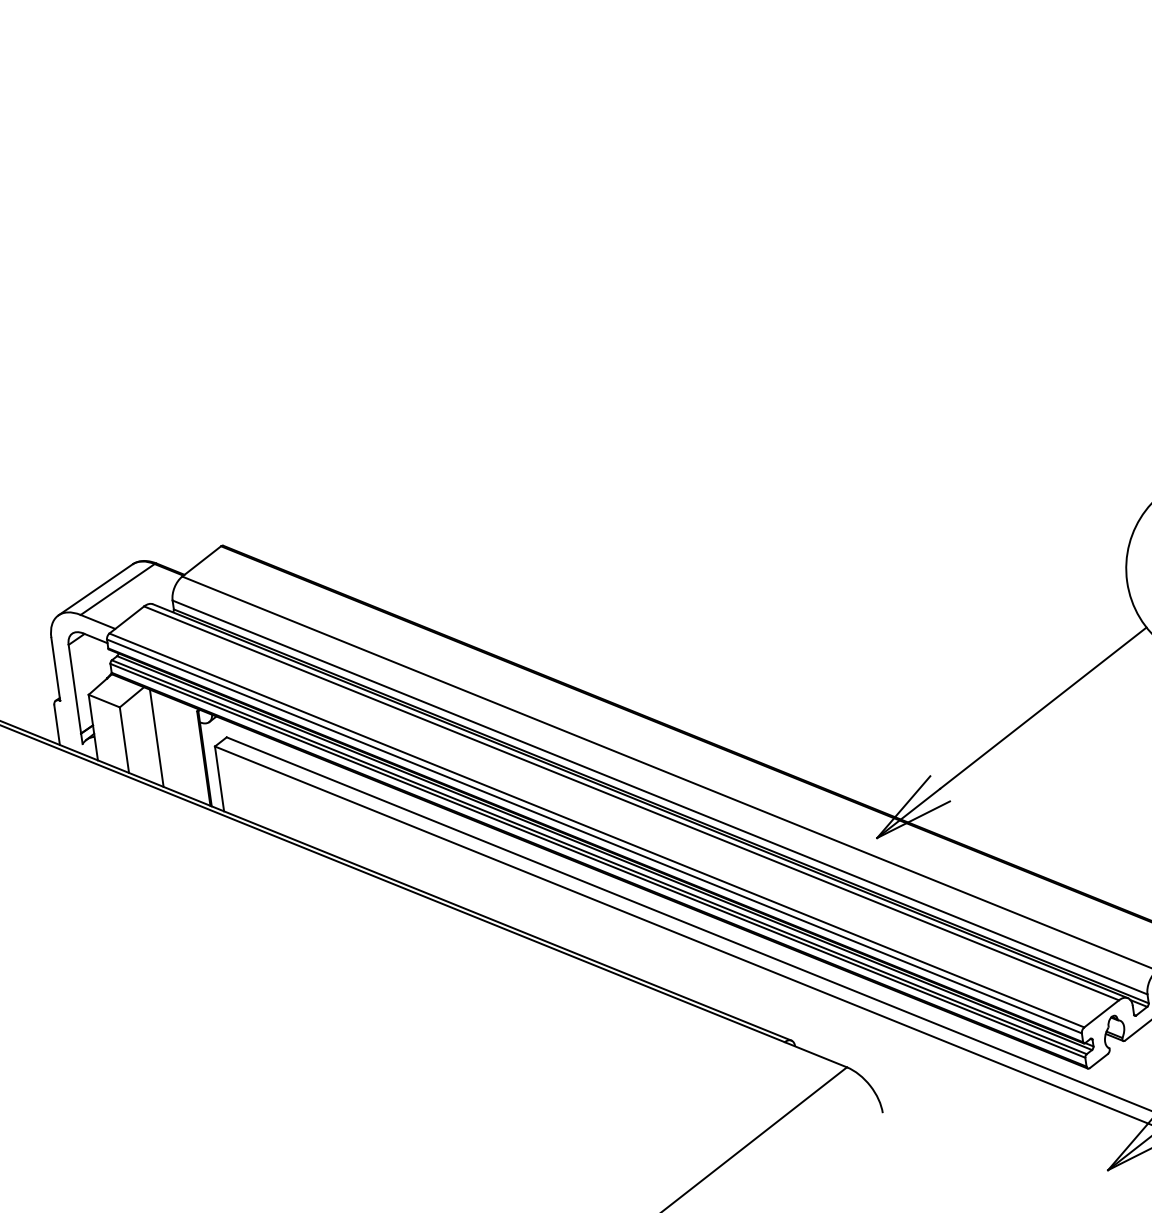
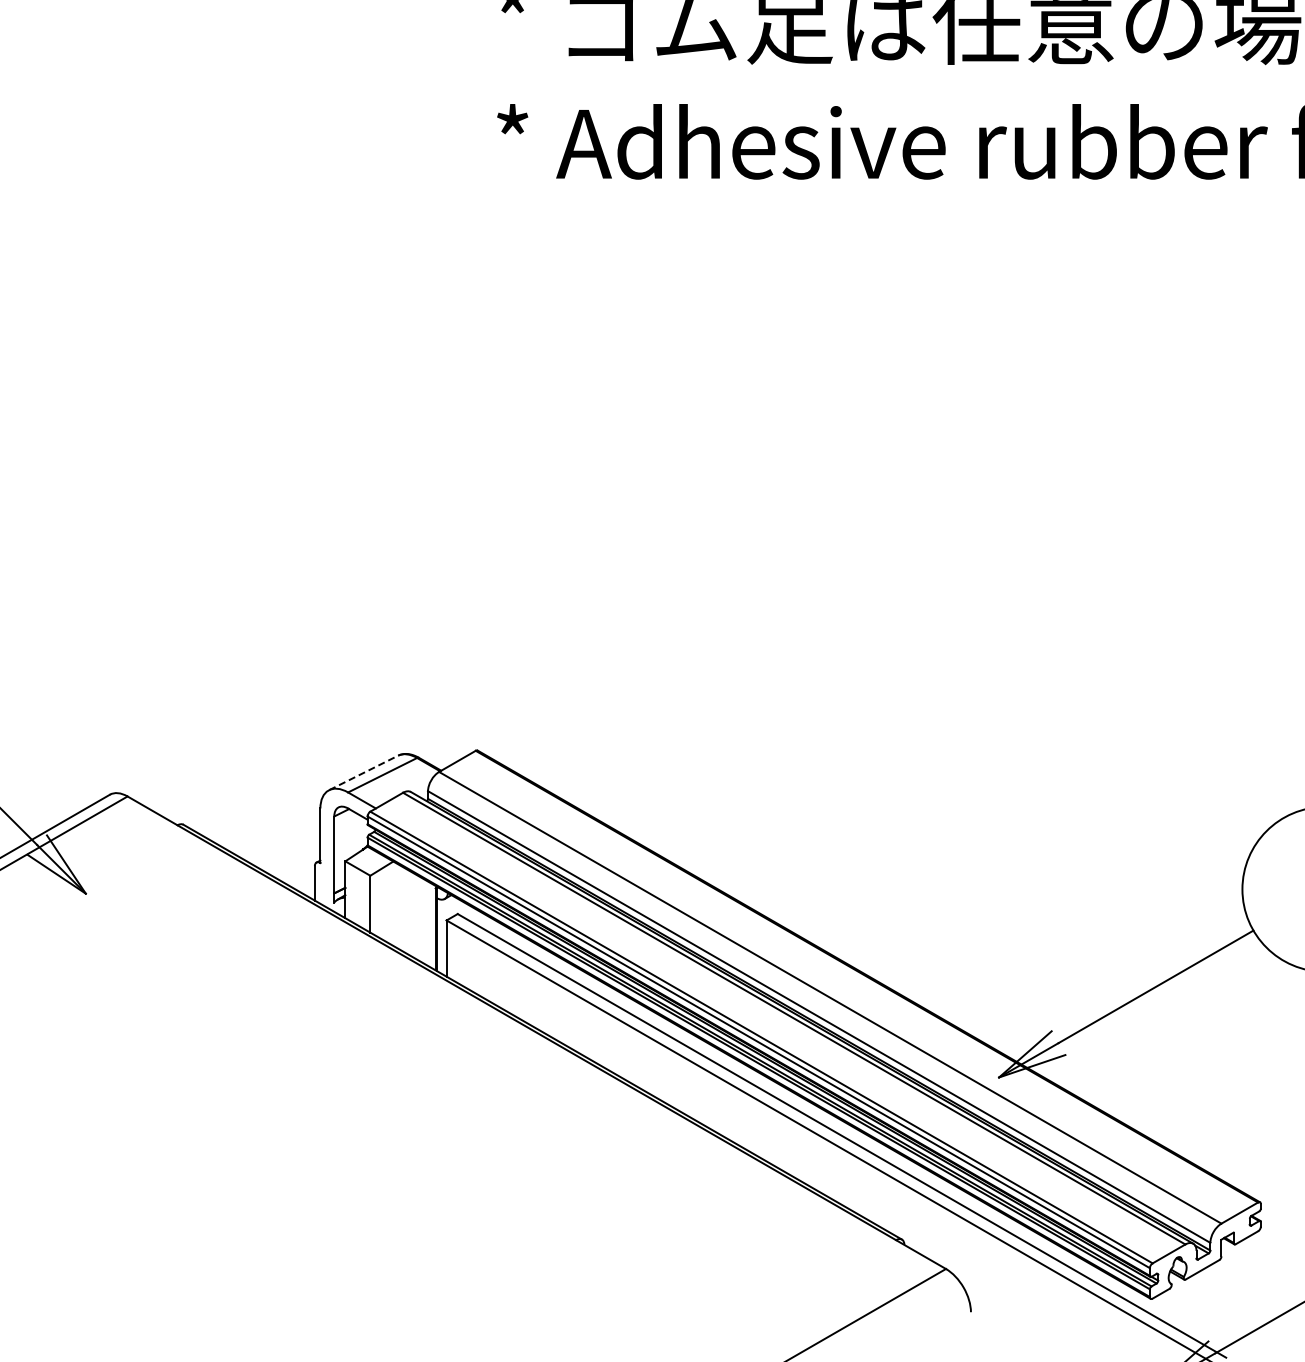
line: (95, 589) -> (363, 772), solid -> dashed
line: (157, 738) -> (398, 906), removed

